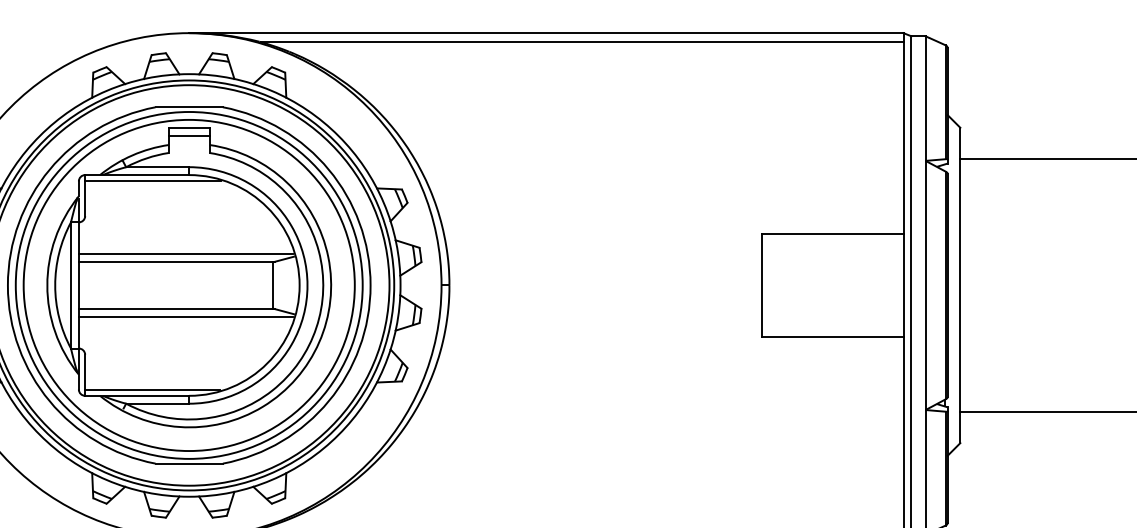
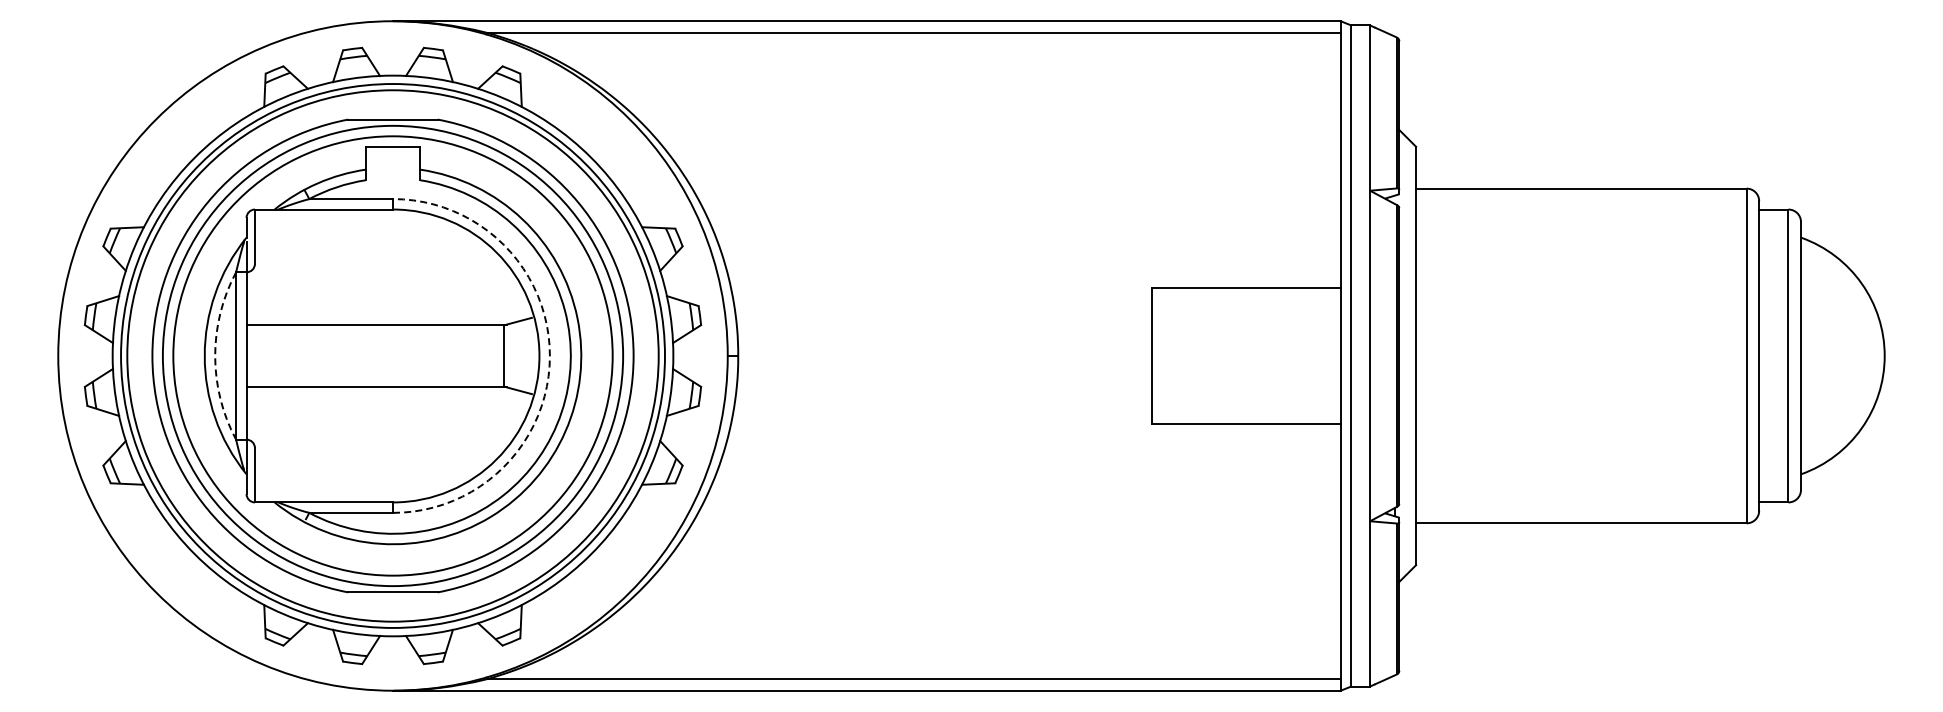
line: (188, 135) -> (392, 157), removed
line: (152, 181) -> (344, 217), removed
line: (185, 254) -> (388, 314), removed
arc: (55, 285) -> (215, 355), solid -> dashed
arc: (307, 285) -> (549, 355), solid -> dashed
line: (185, 316) -> (388, 397), removed
line: (152, 389) -> (344, 494), removed

